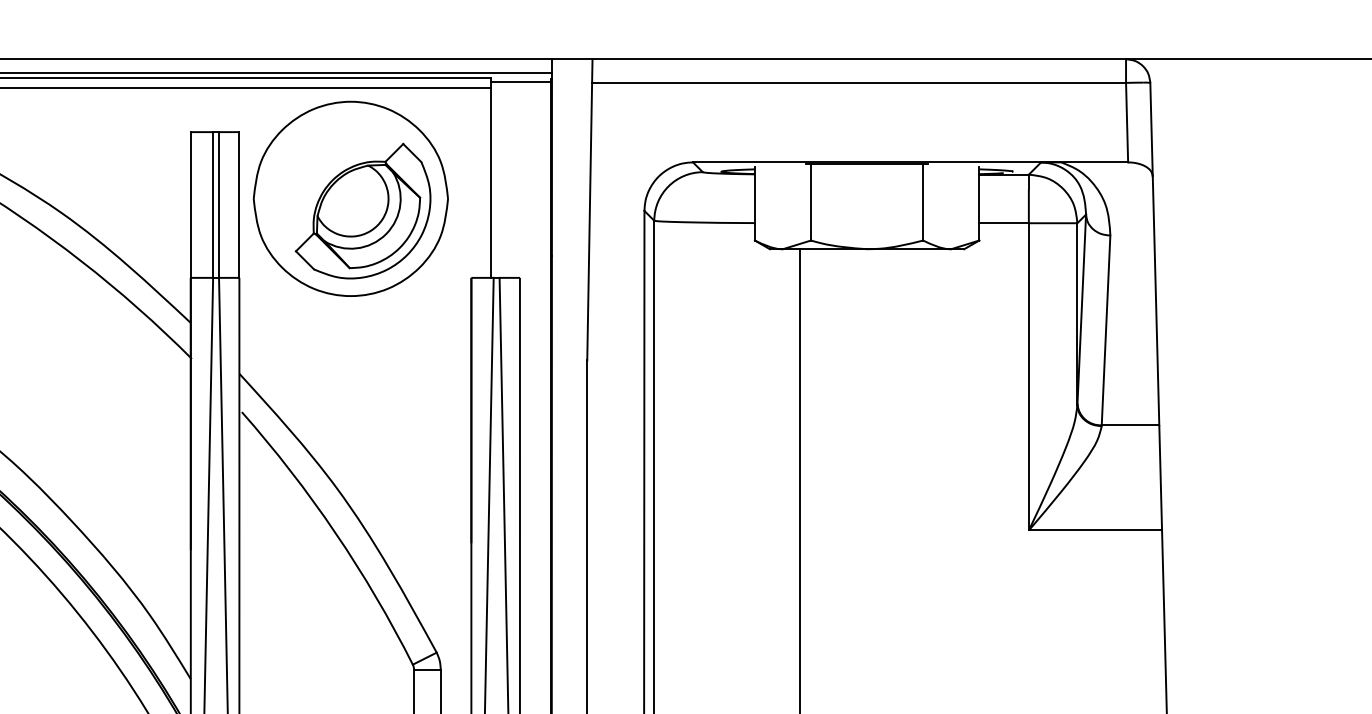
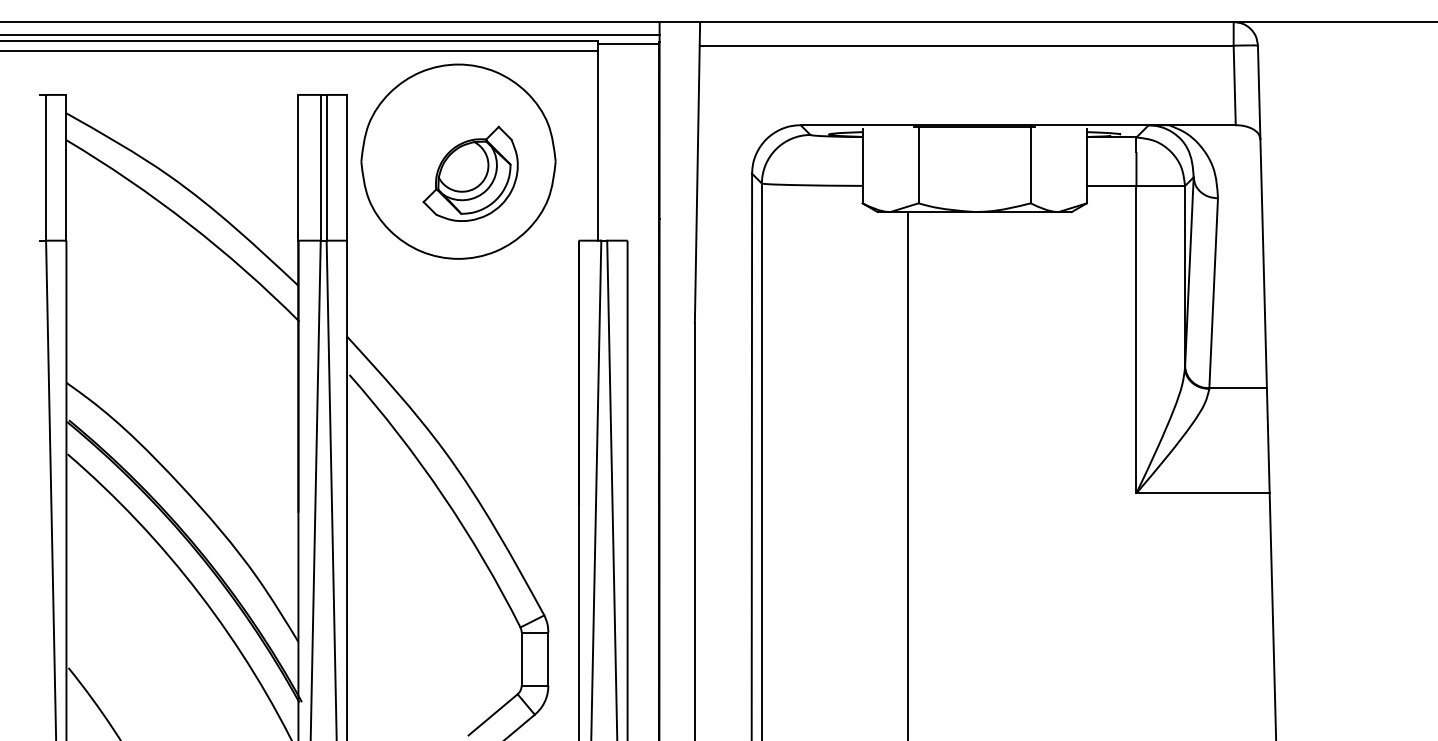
part: (362, 210) -> (470, 173), size x0.7

